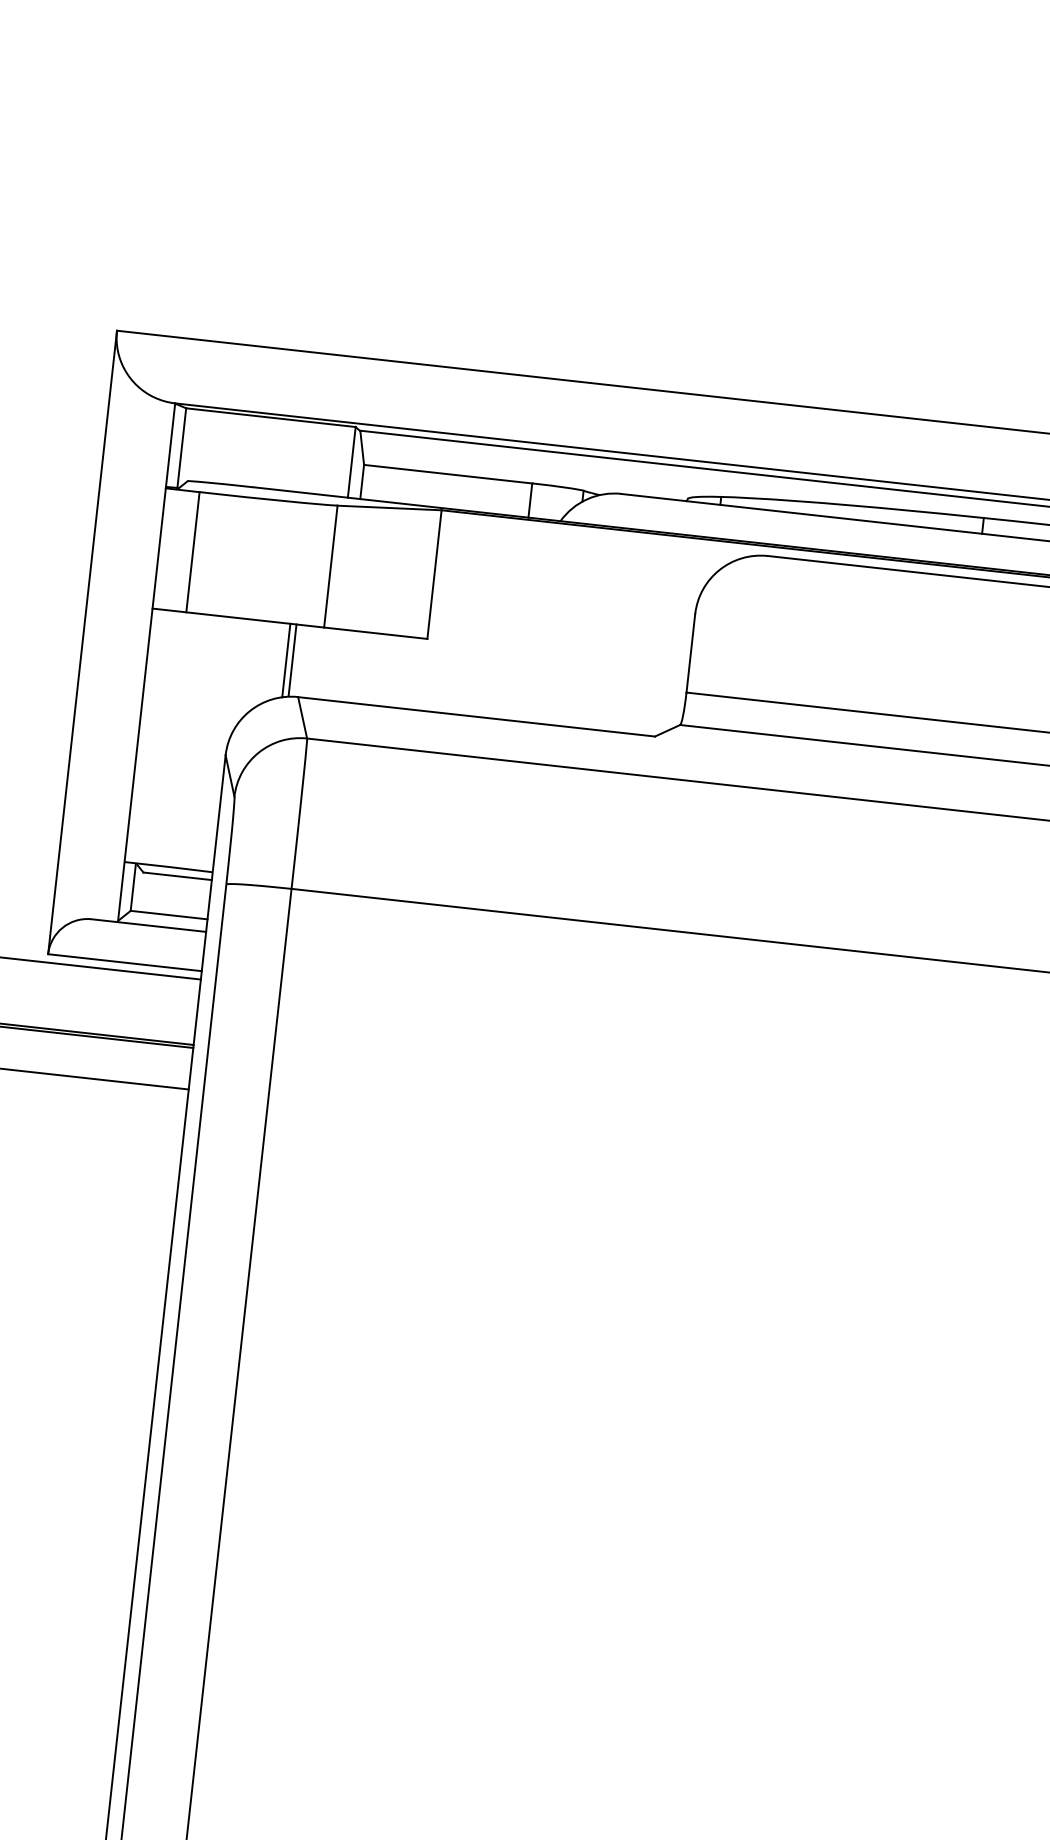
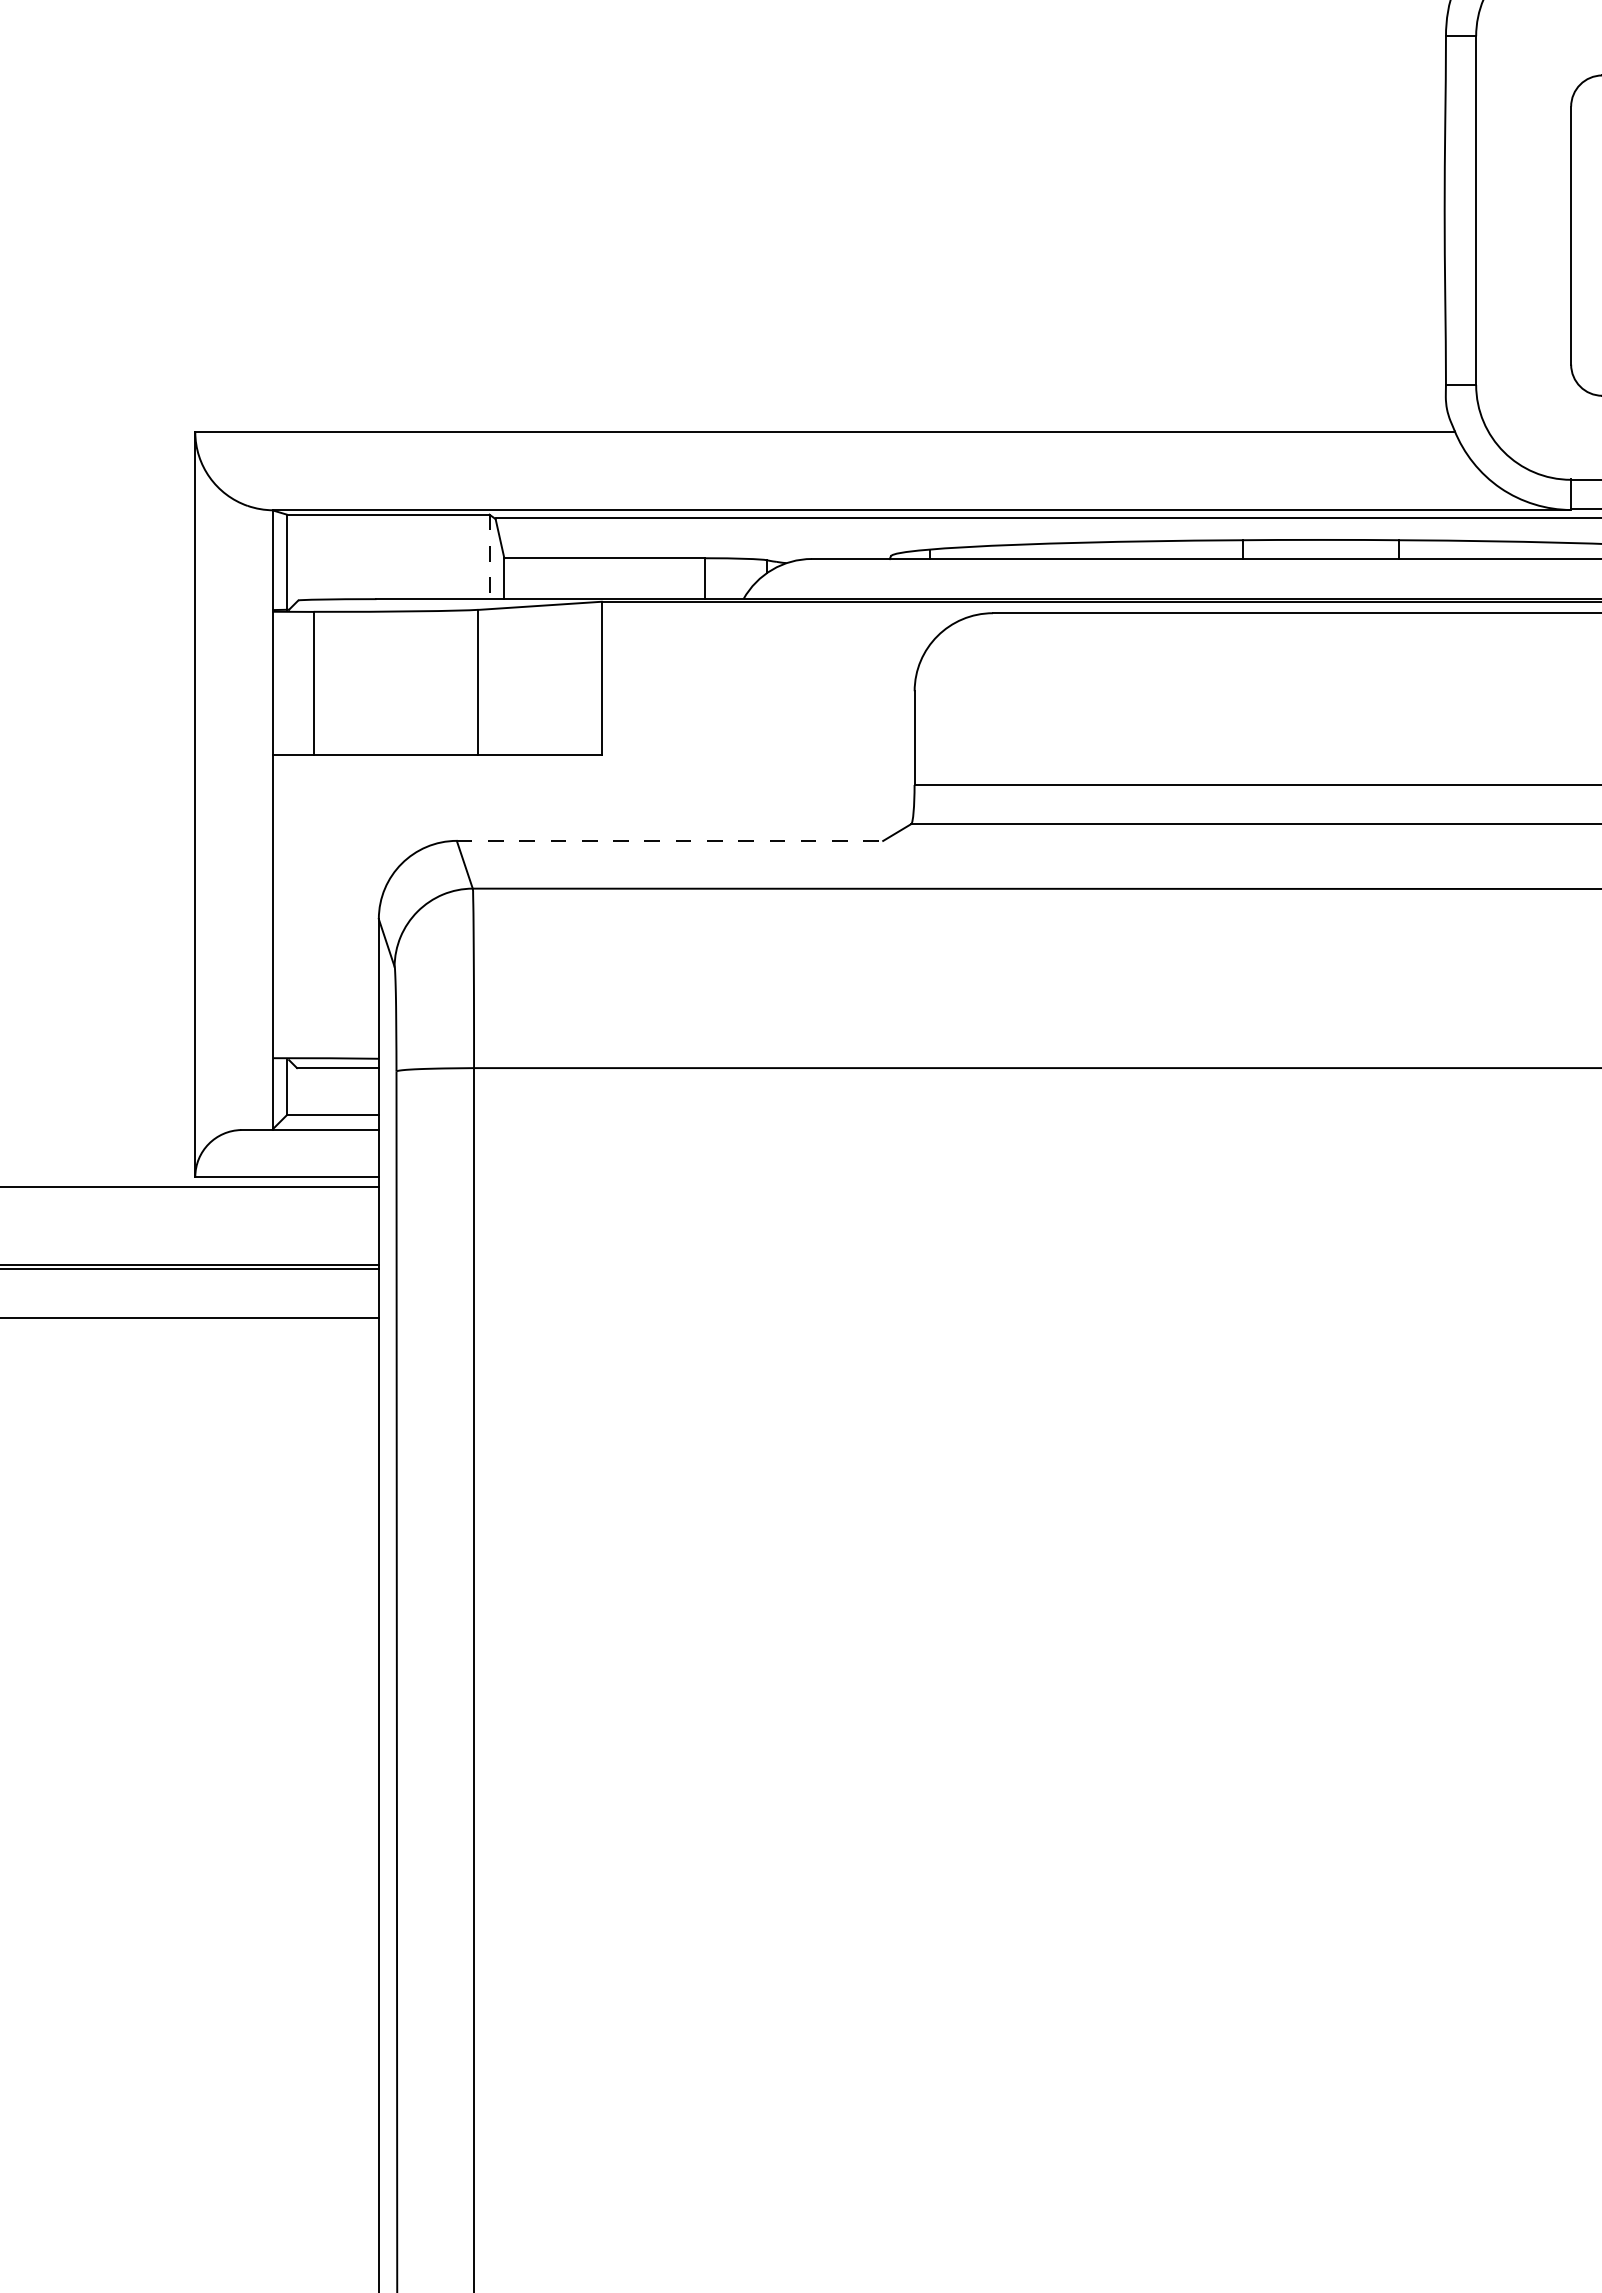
line: (351, 462) -> (489, 557), solid -> dashed
line: (292, 659) -> (445, 797), removed
line: (286, 660) -> (438, 799), removed
line: (477, 716) -> (670, 840), solid -> dashed

